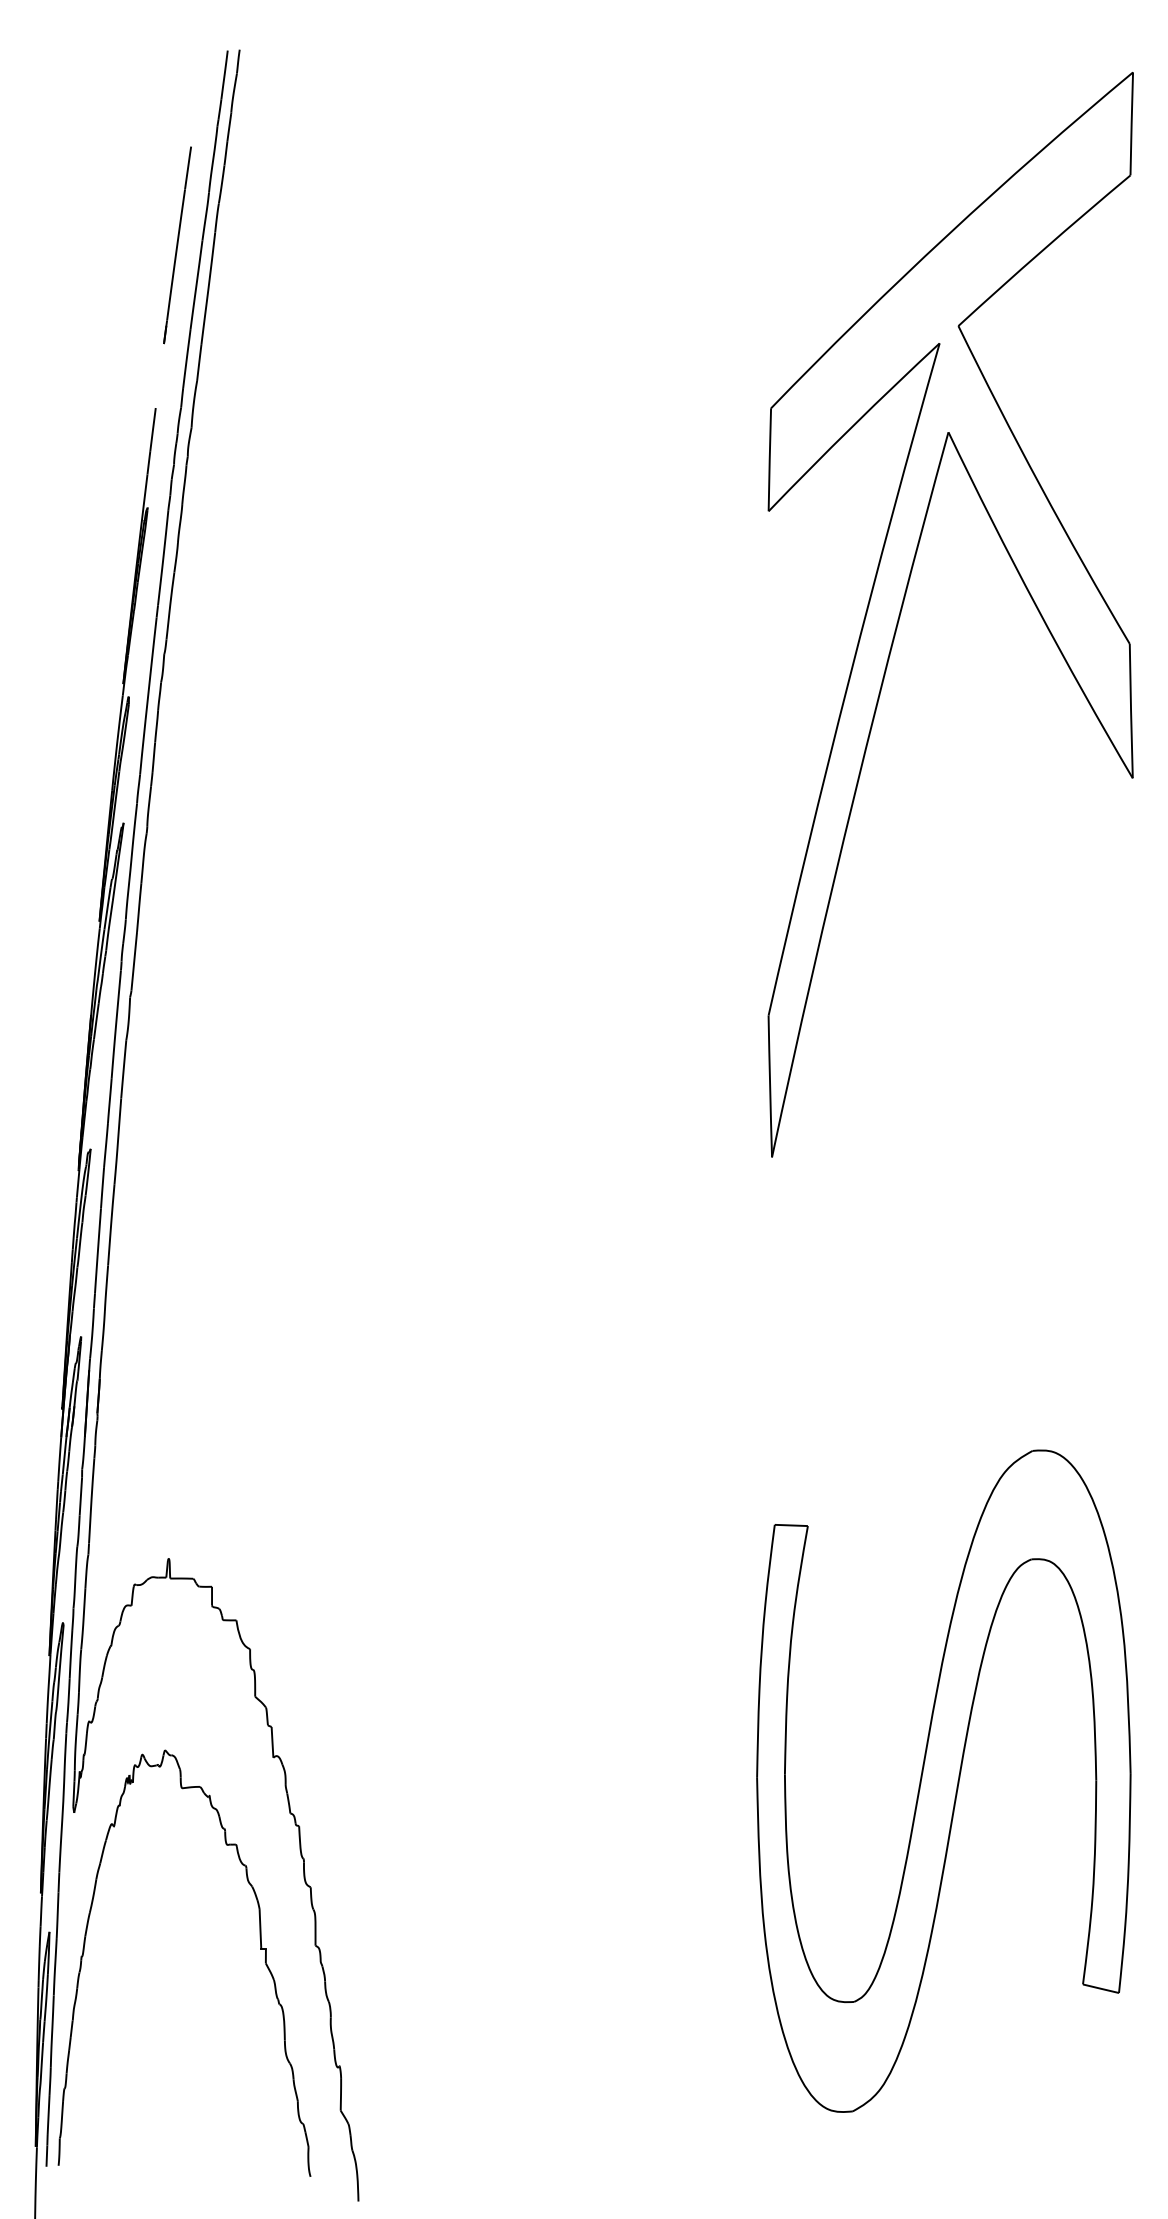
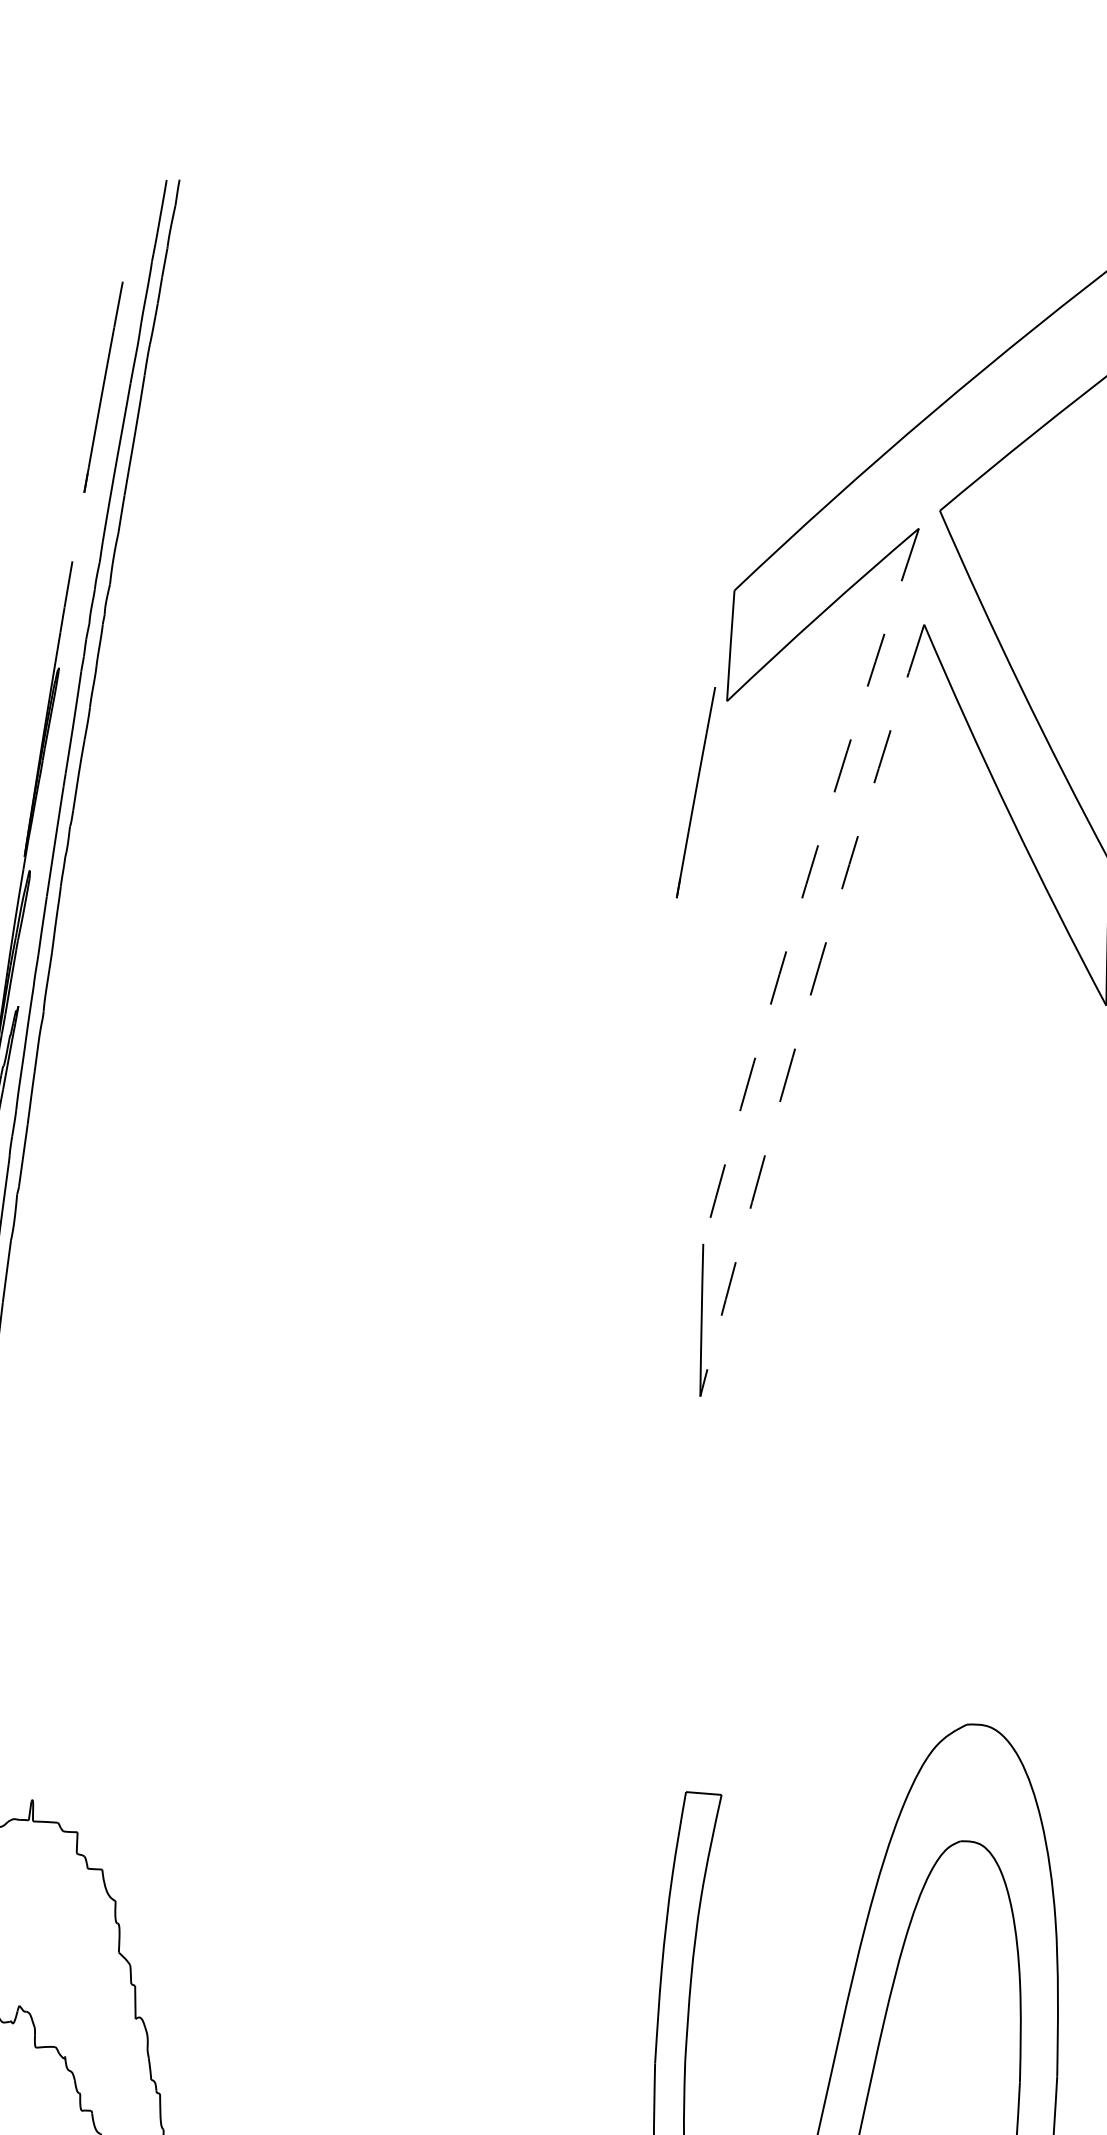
line: (743, 597) -> (695, 792), added
arc: (849, 678) -> (806, 884), solid -> dashed
arc: (854, 793) -> (806, 1008), solid -> dashed

